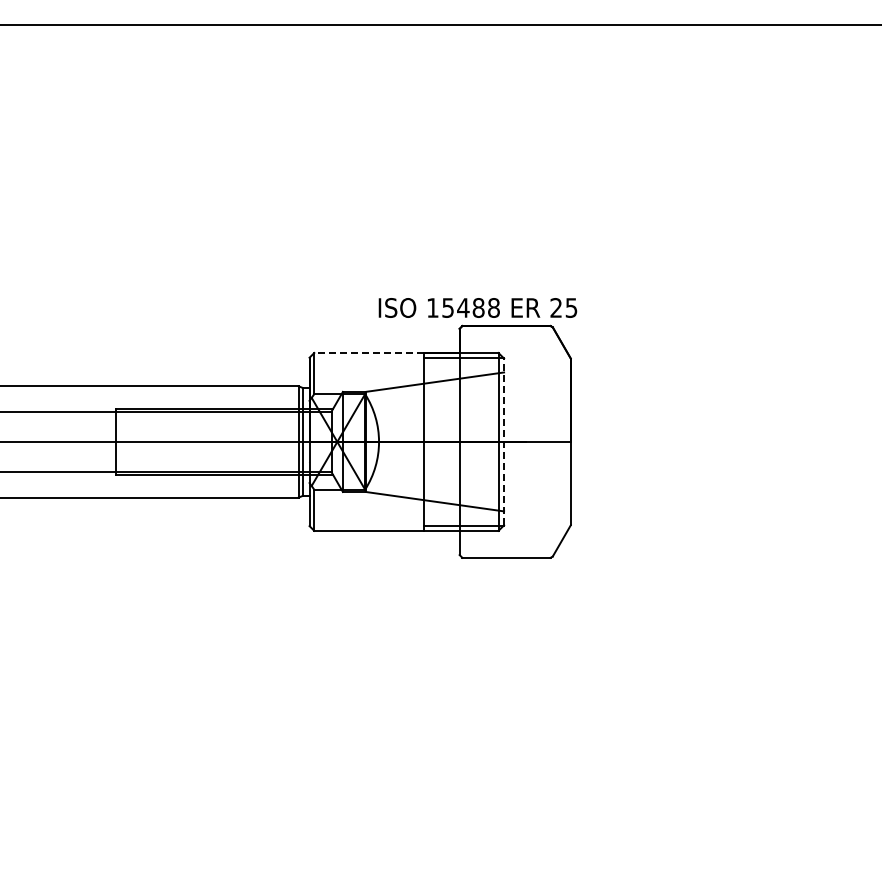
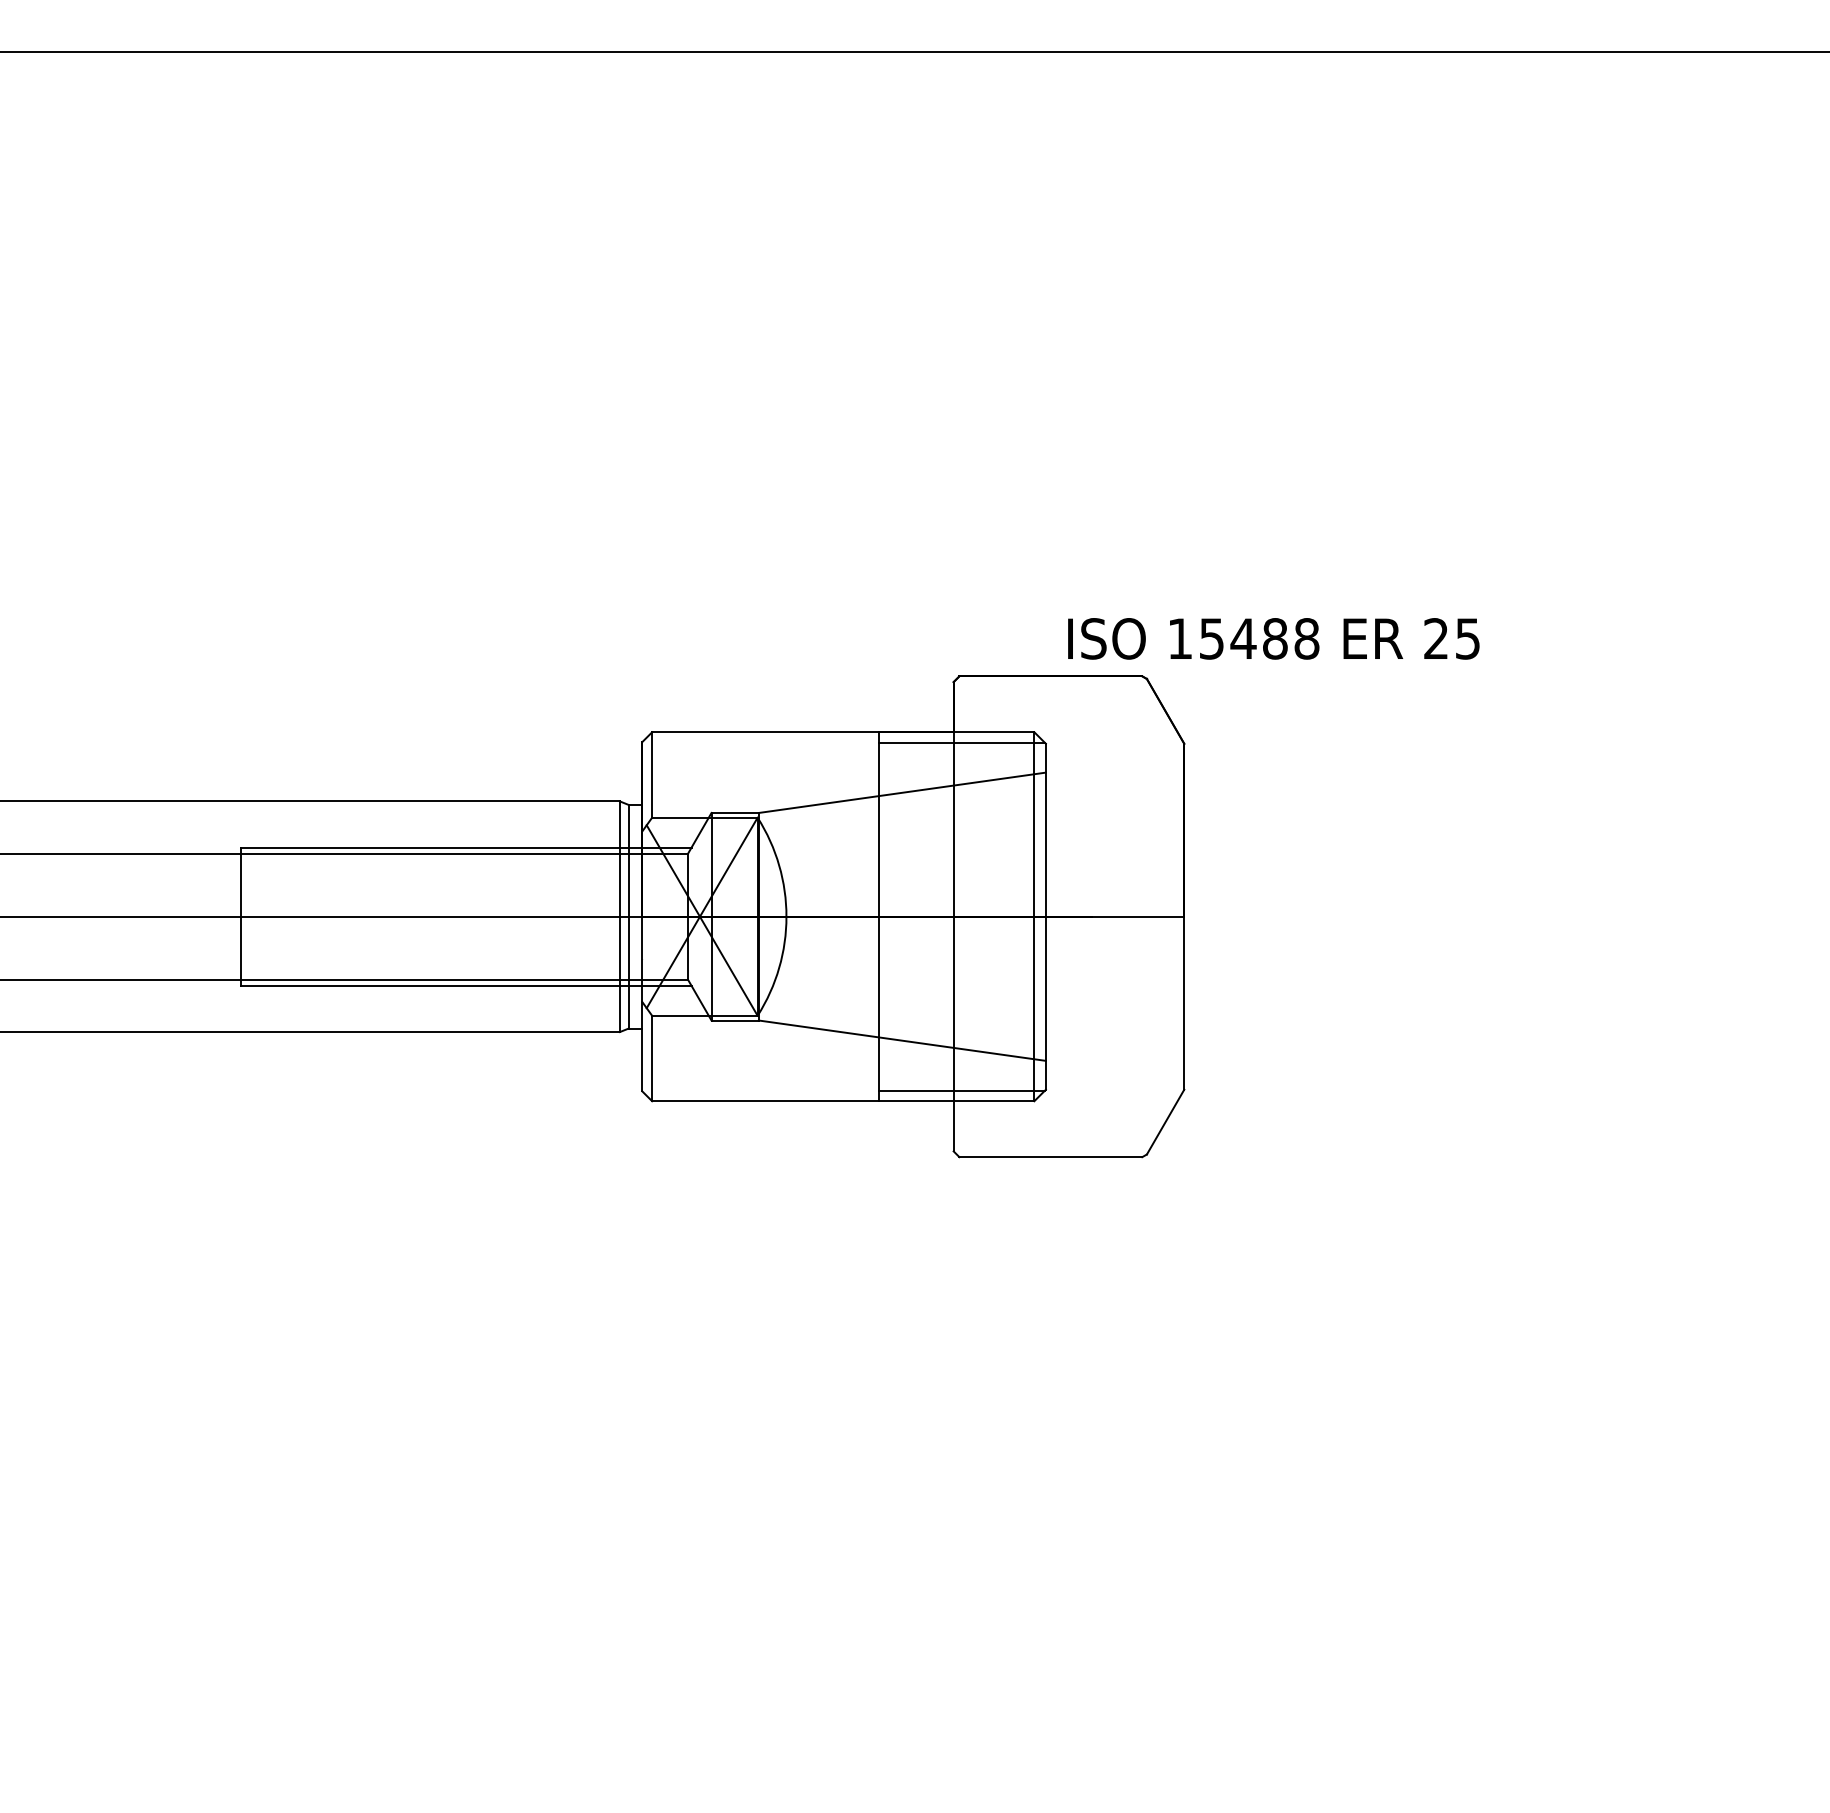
text: (477, 307) -> (1272, 637), moved
line: (368, 353) -> (764, 733), dashed -> solid
line: (504, 441) -> (1046, 915), dashed -> solid

